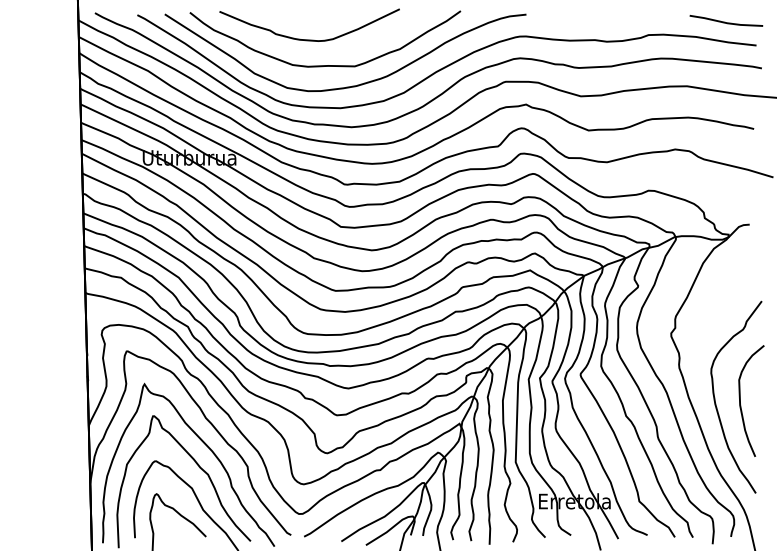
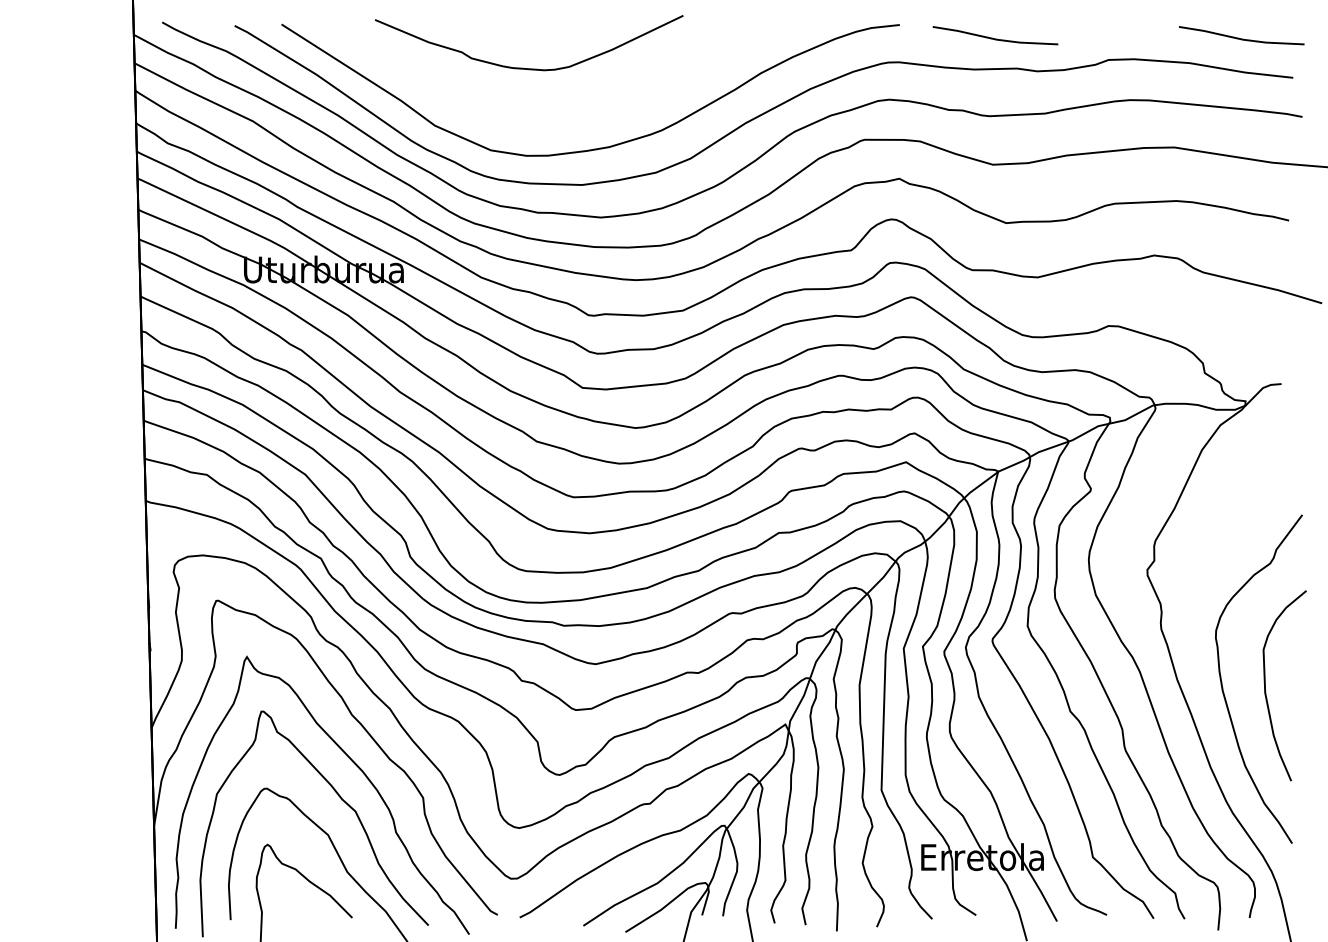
line: (581, 21) -> (993, 36), added
curve: (325, 65) -> (556, 111), removed

